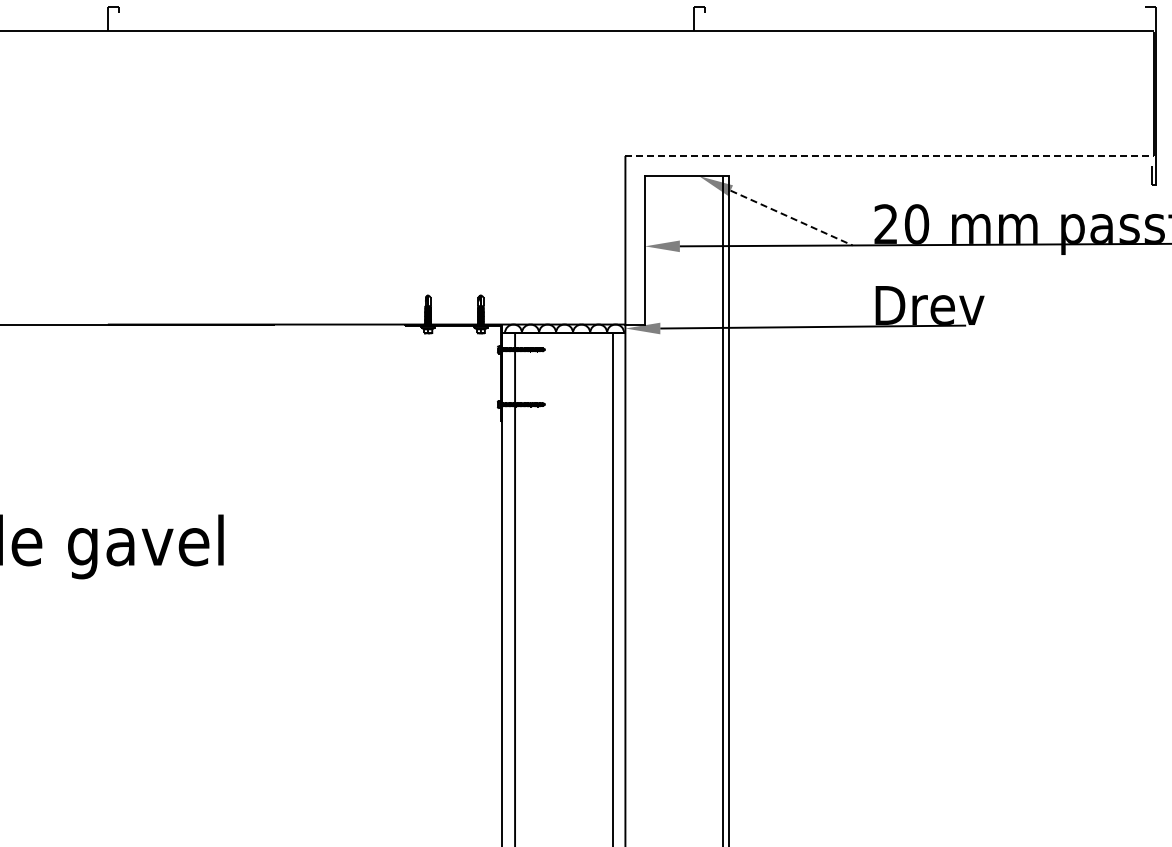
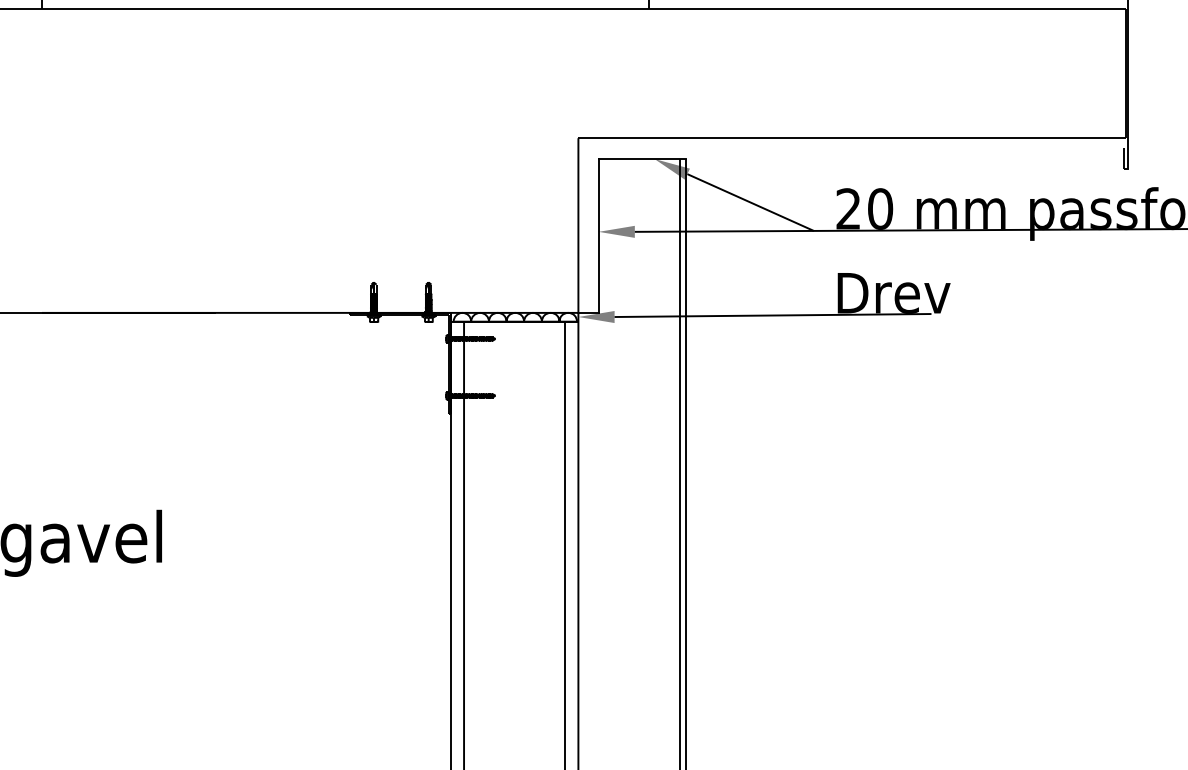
line: (890, 155) -> (853, 137), dashed -> solid
line: (791, 218) -> (750, 203), dashed -> solid

